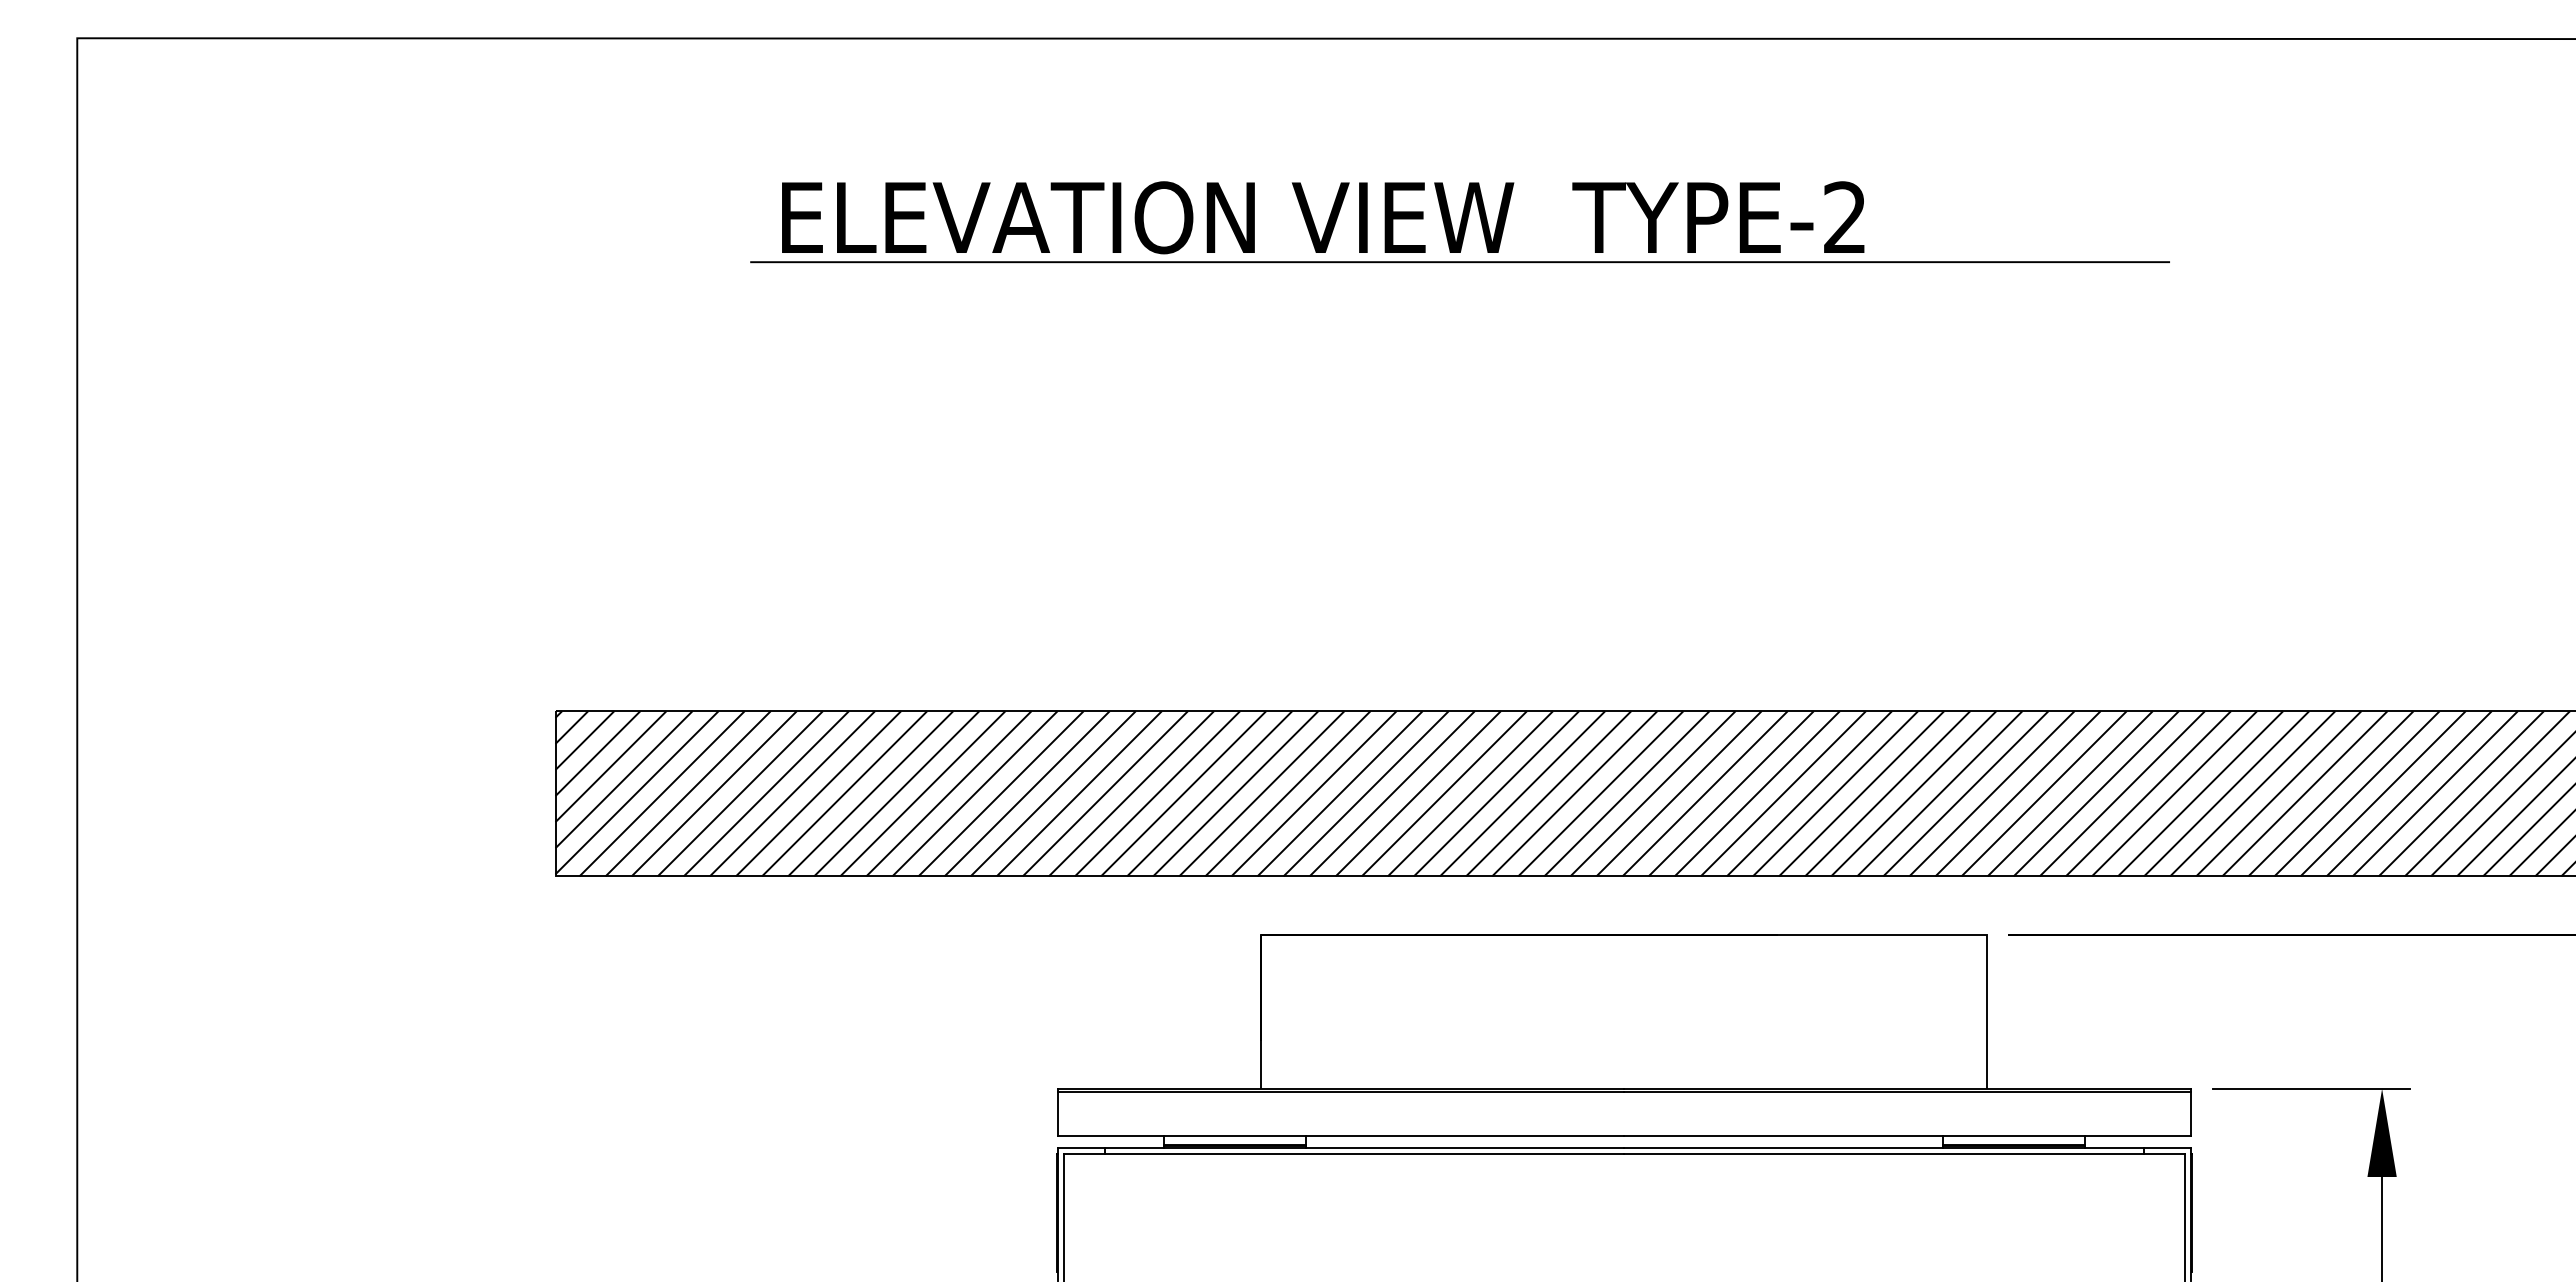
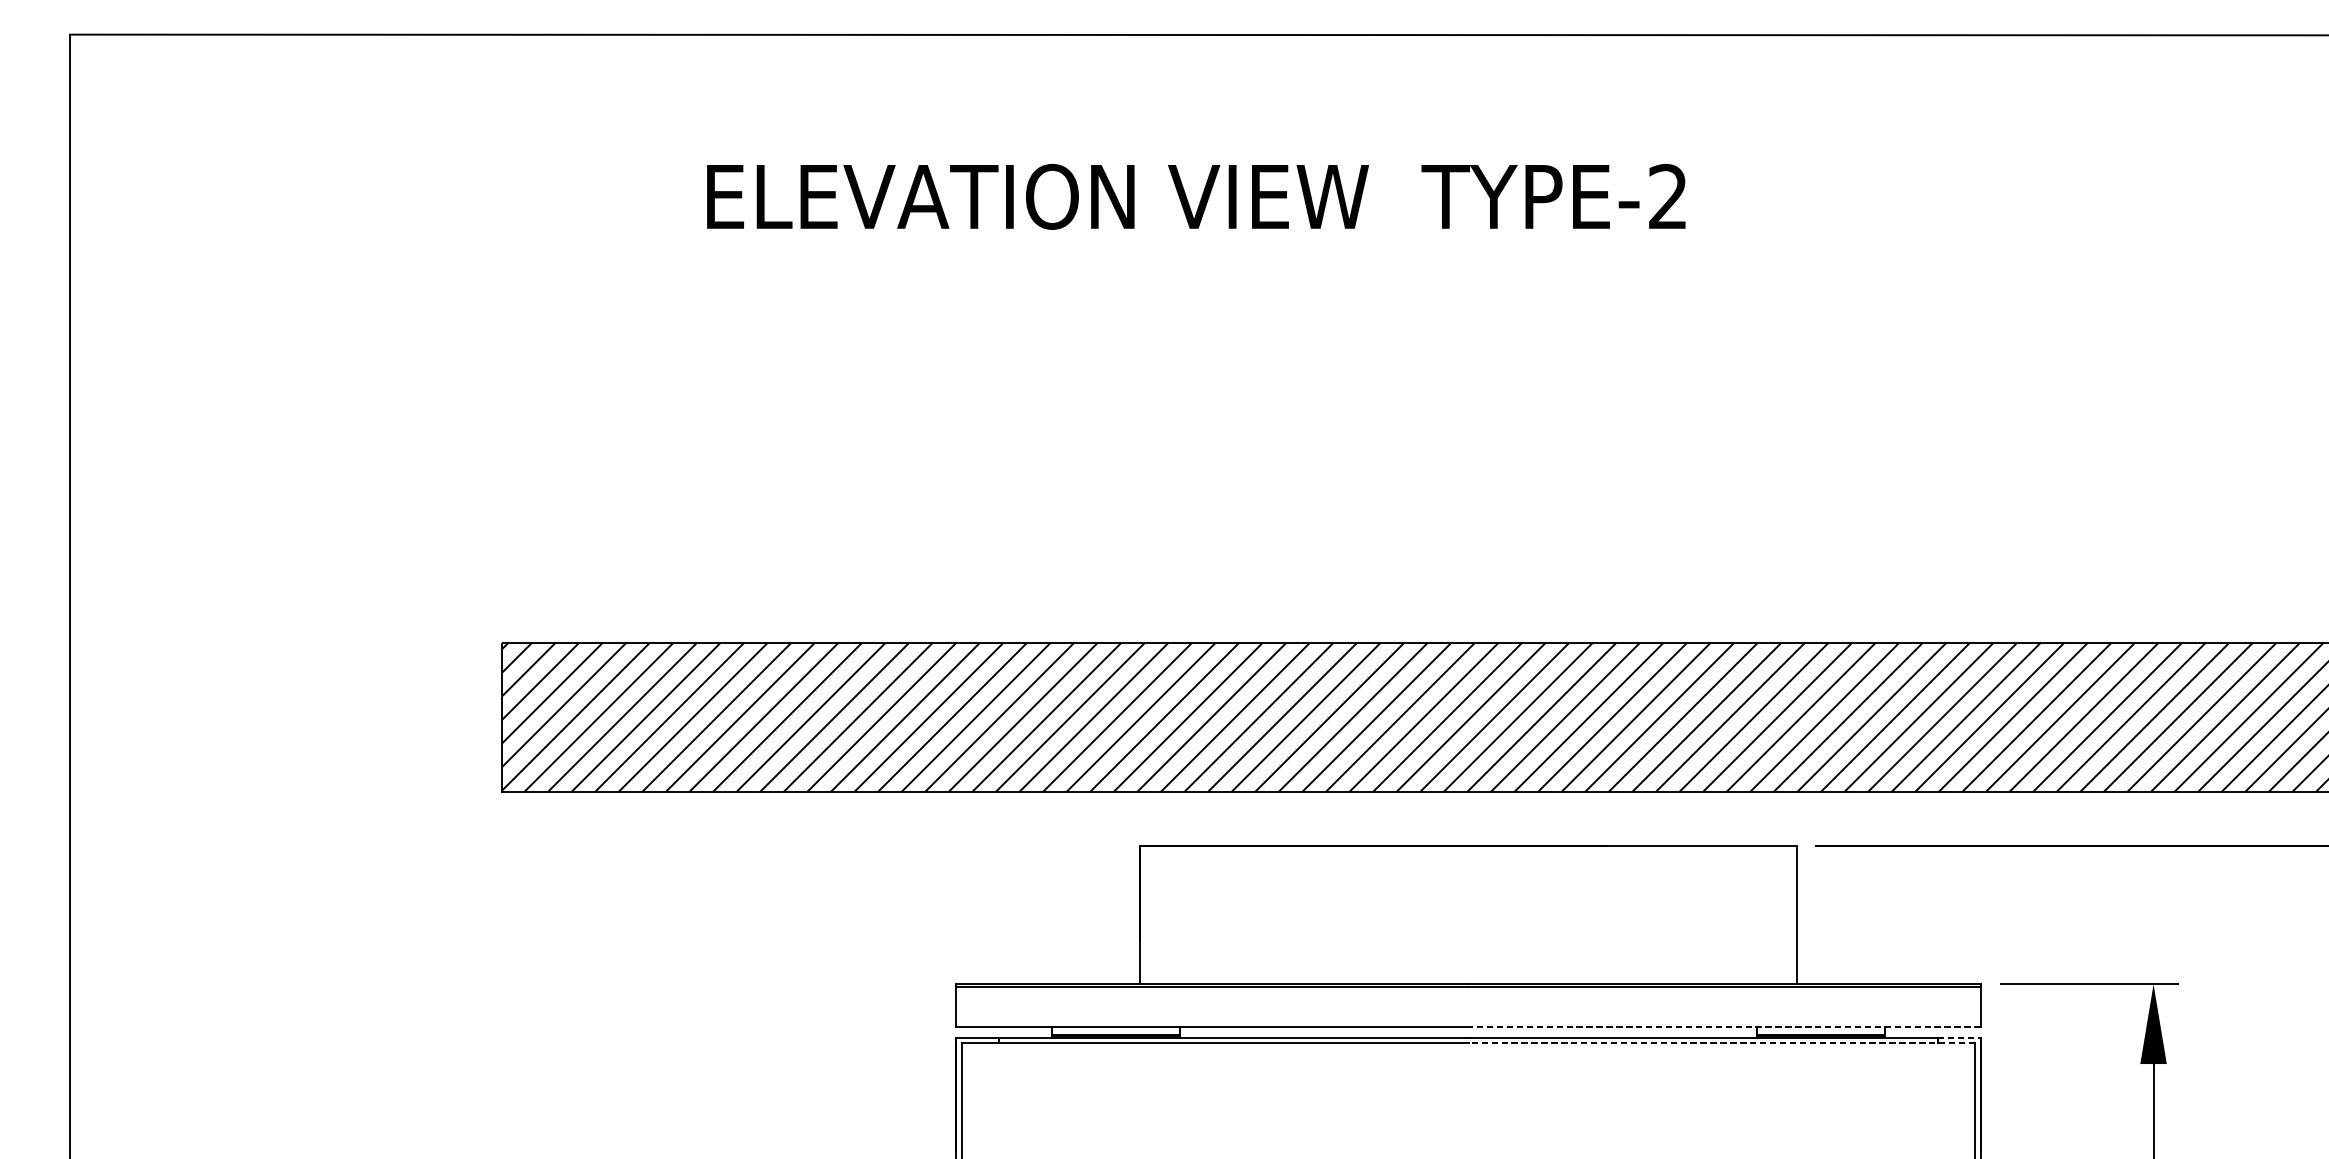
line: (1460, 262) -> (1320, 237), removed
line: (1906, 1135) -> (1723, 1026), solid -> dashed
line: (2167, 1147) -> (1959, 1037), solid -> dashed
line: (1904, 1153) -> (1721, 1042), solid -> dashed

